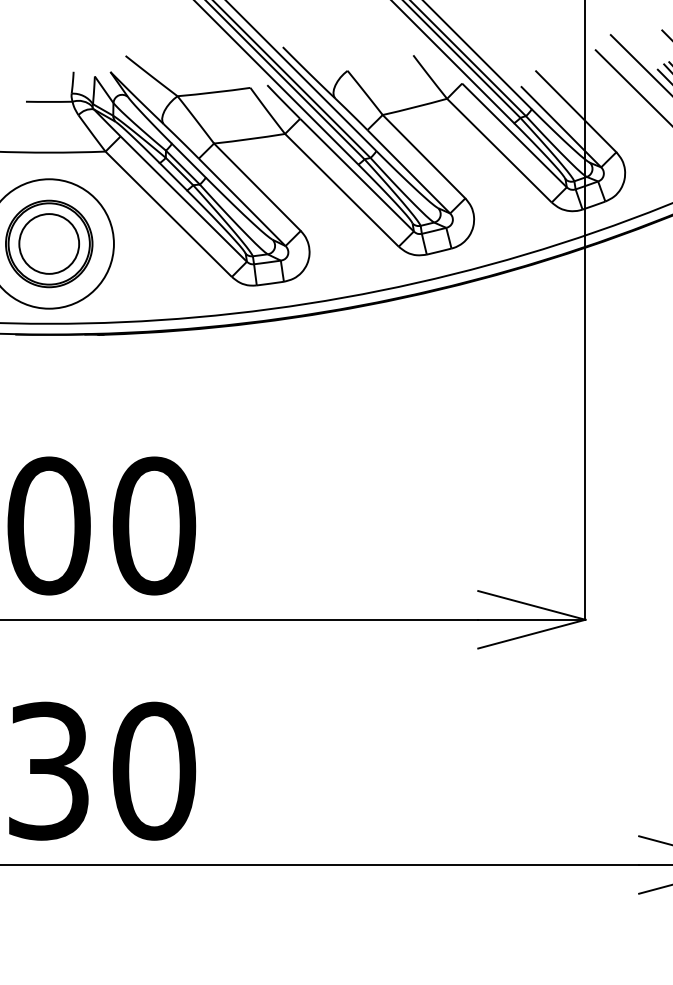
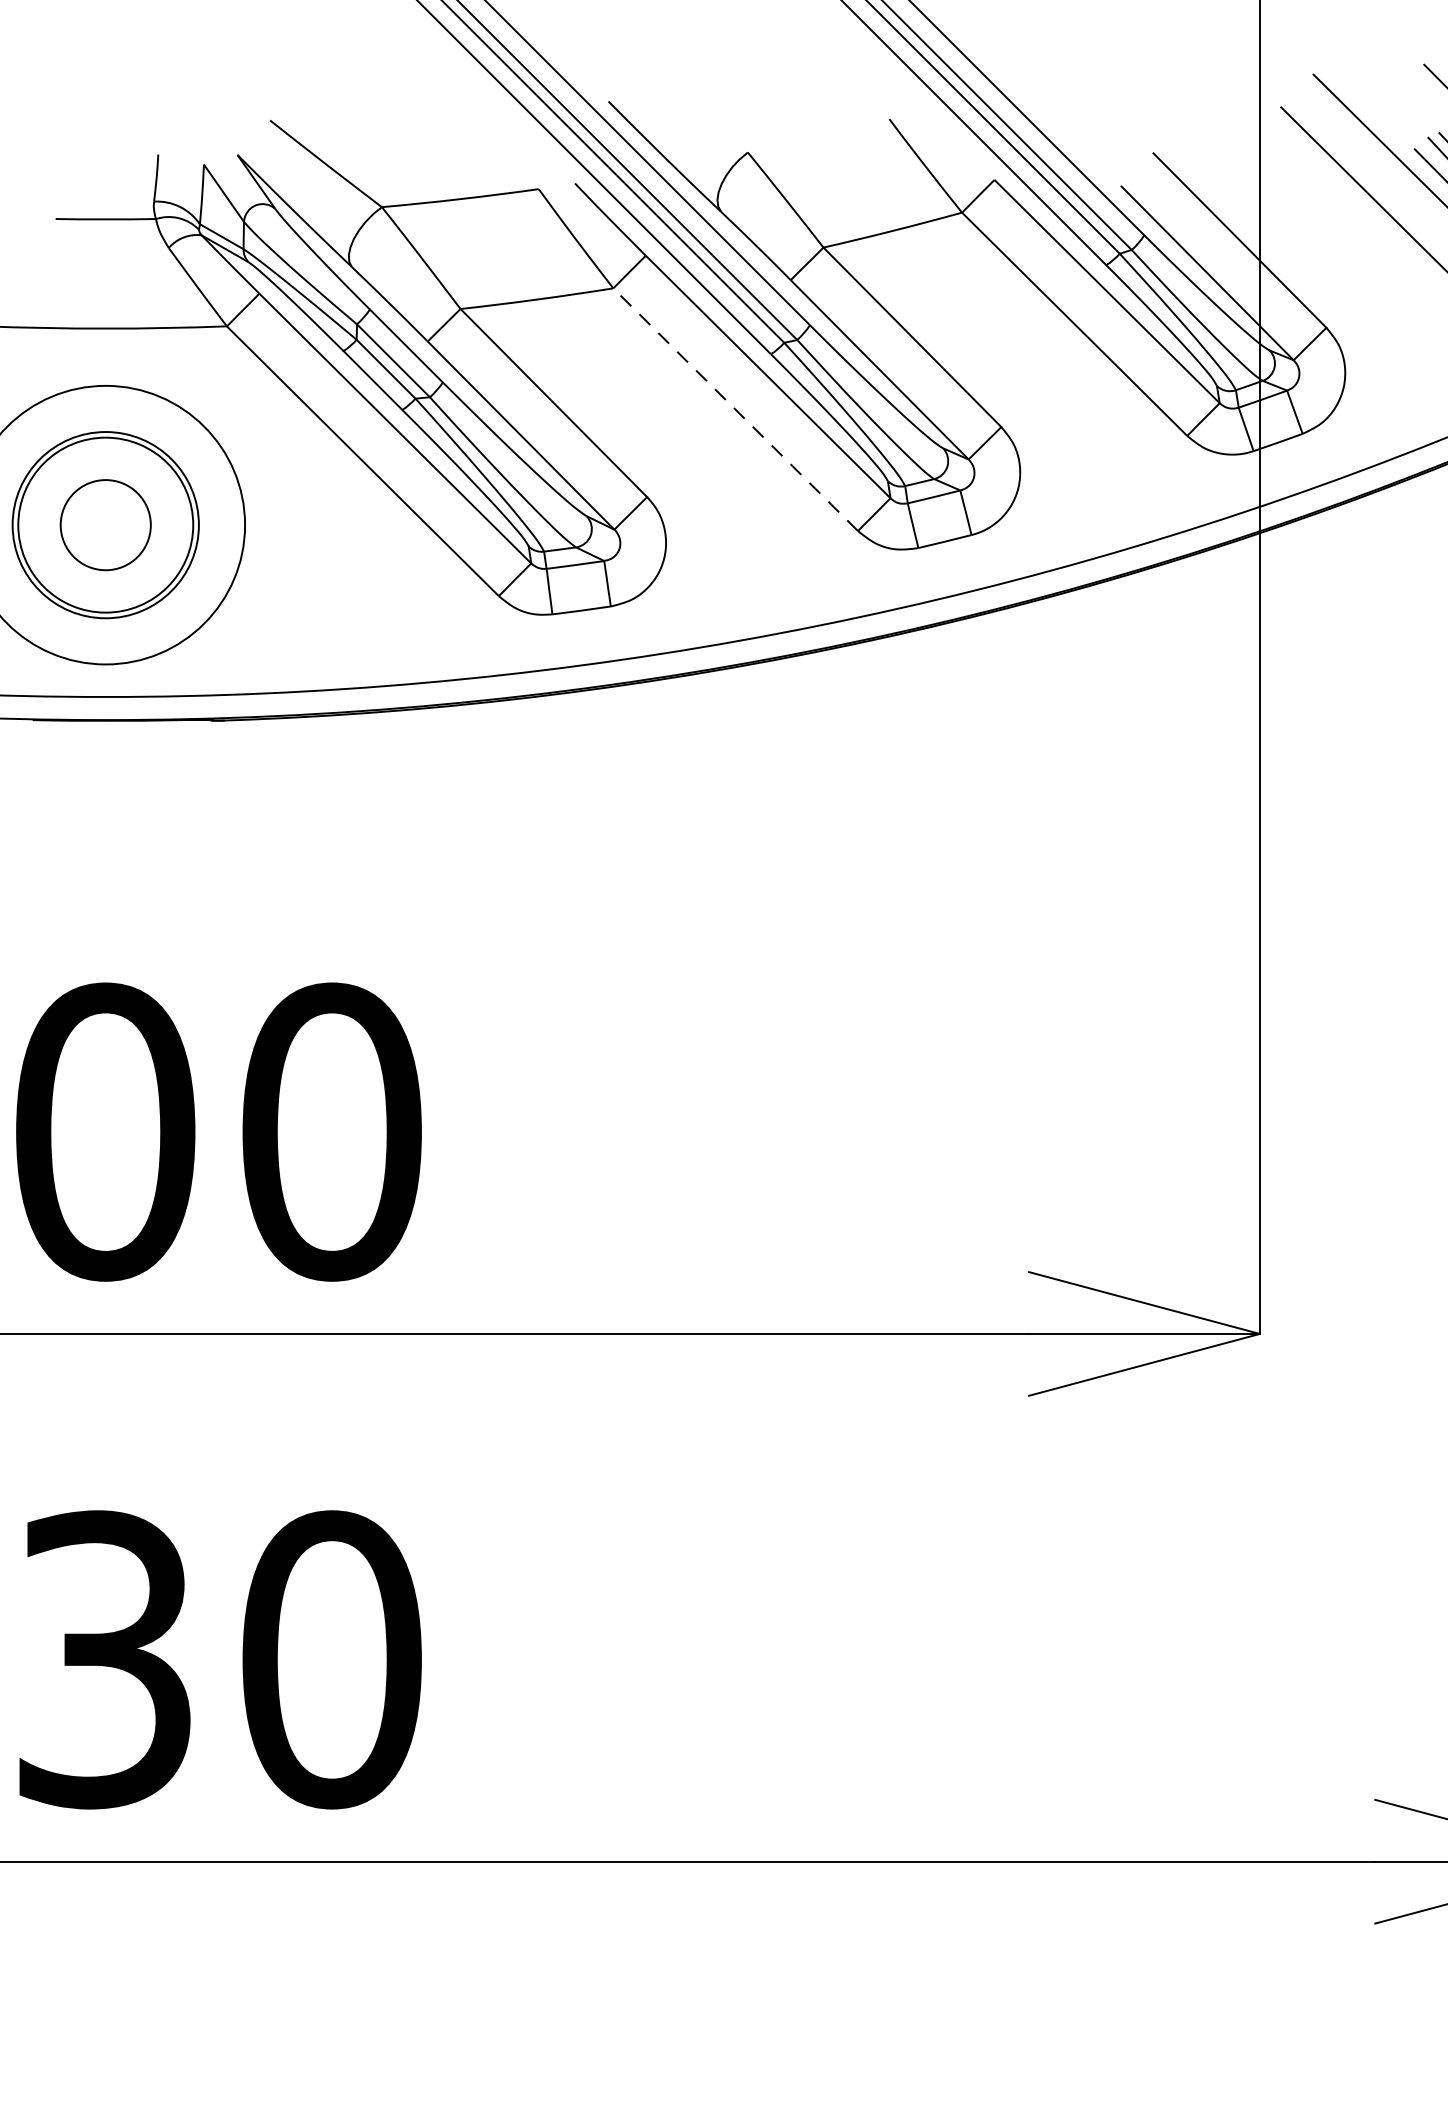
line: (342, 190) -> (736, 410), solid -> dashed
circle: (49, 243) -> (106, 524), size x0.7

